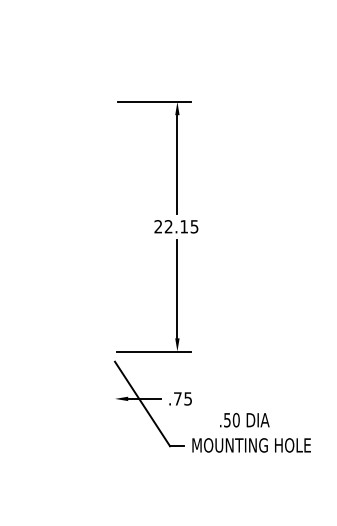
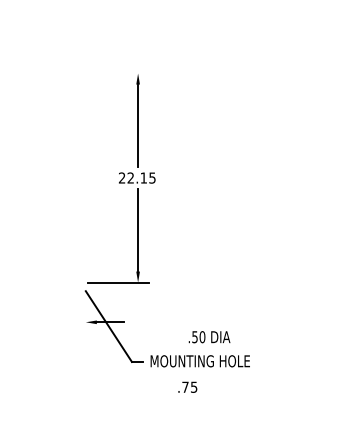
line: (154, 101) -> (118, 73), removed
text: (180, 397) -> (187, 386), moved
text: (244, 420) -> (209, 337), moved

